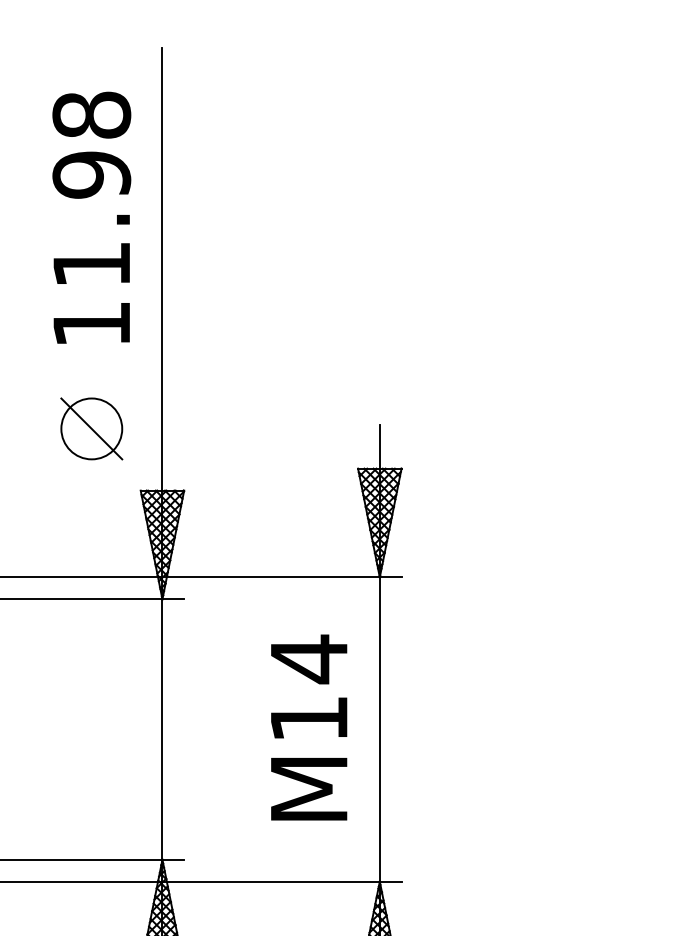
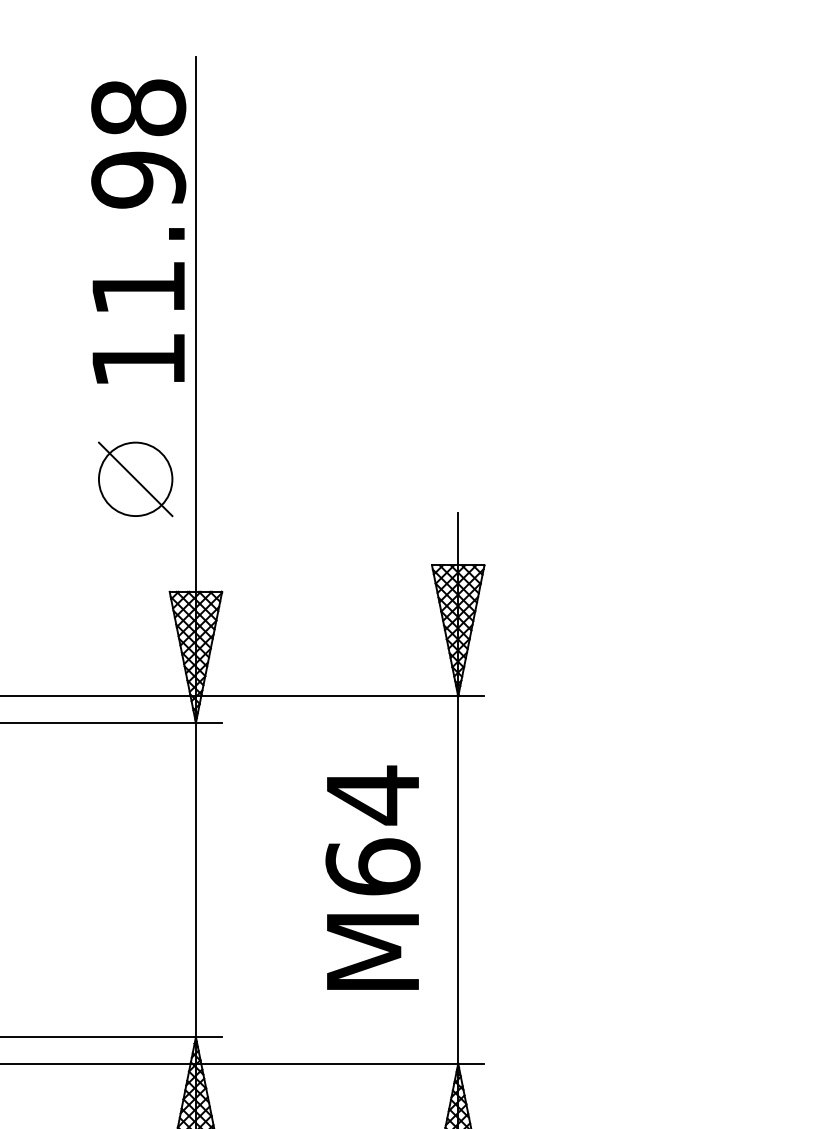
text: (91, 217) -> (138, 231), moved
part: (91, 429) -> (135, 479), moved
text: (308, 718) -> (372, 866), M14 -> M64

